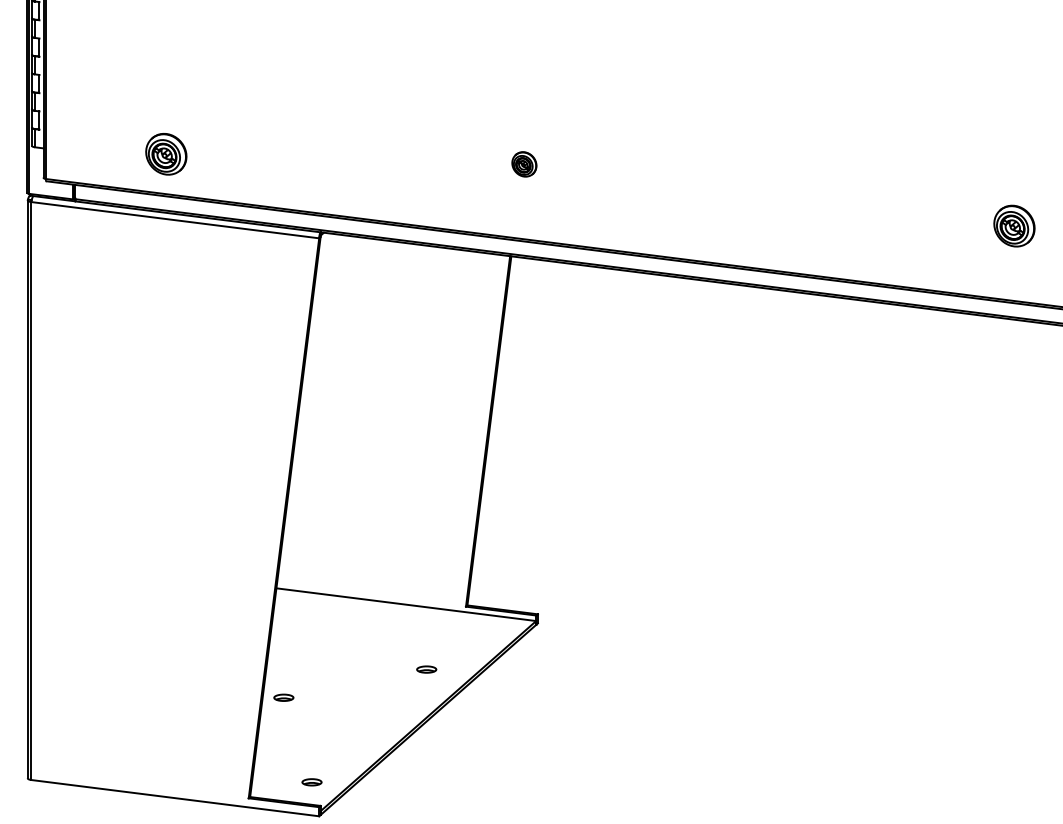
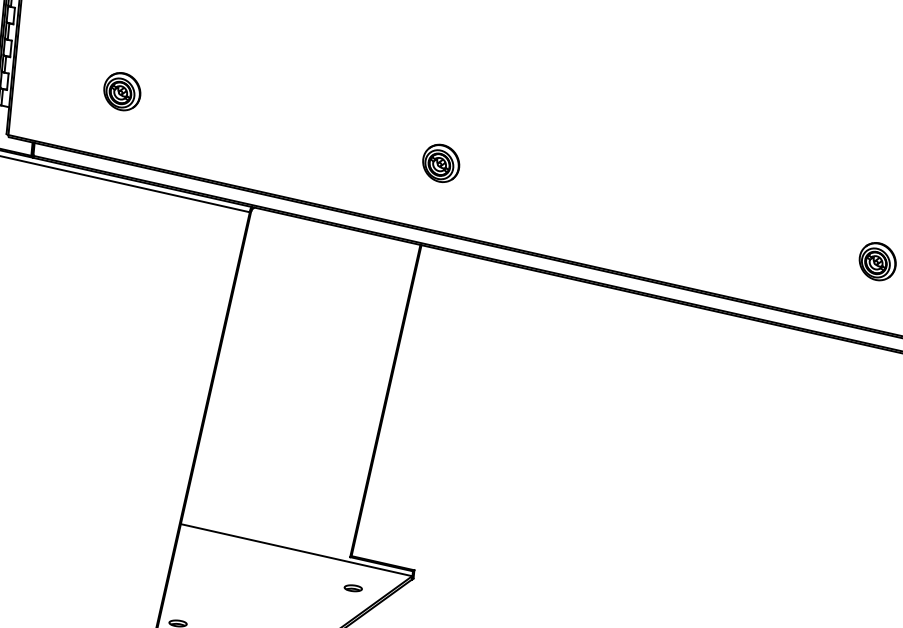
part: (166, 154) -> (122, 91), moved
part: (524, 164) -> (441, 163), size x1.67
part: (426, 669) -> (353, 588), moved

